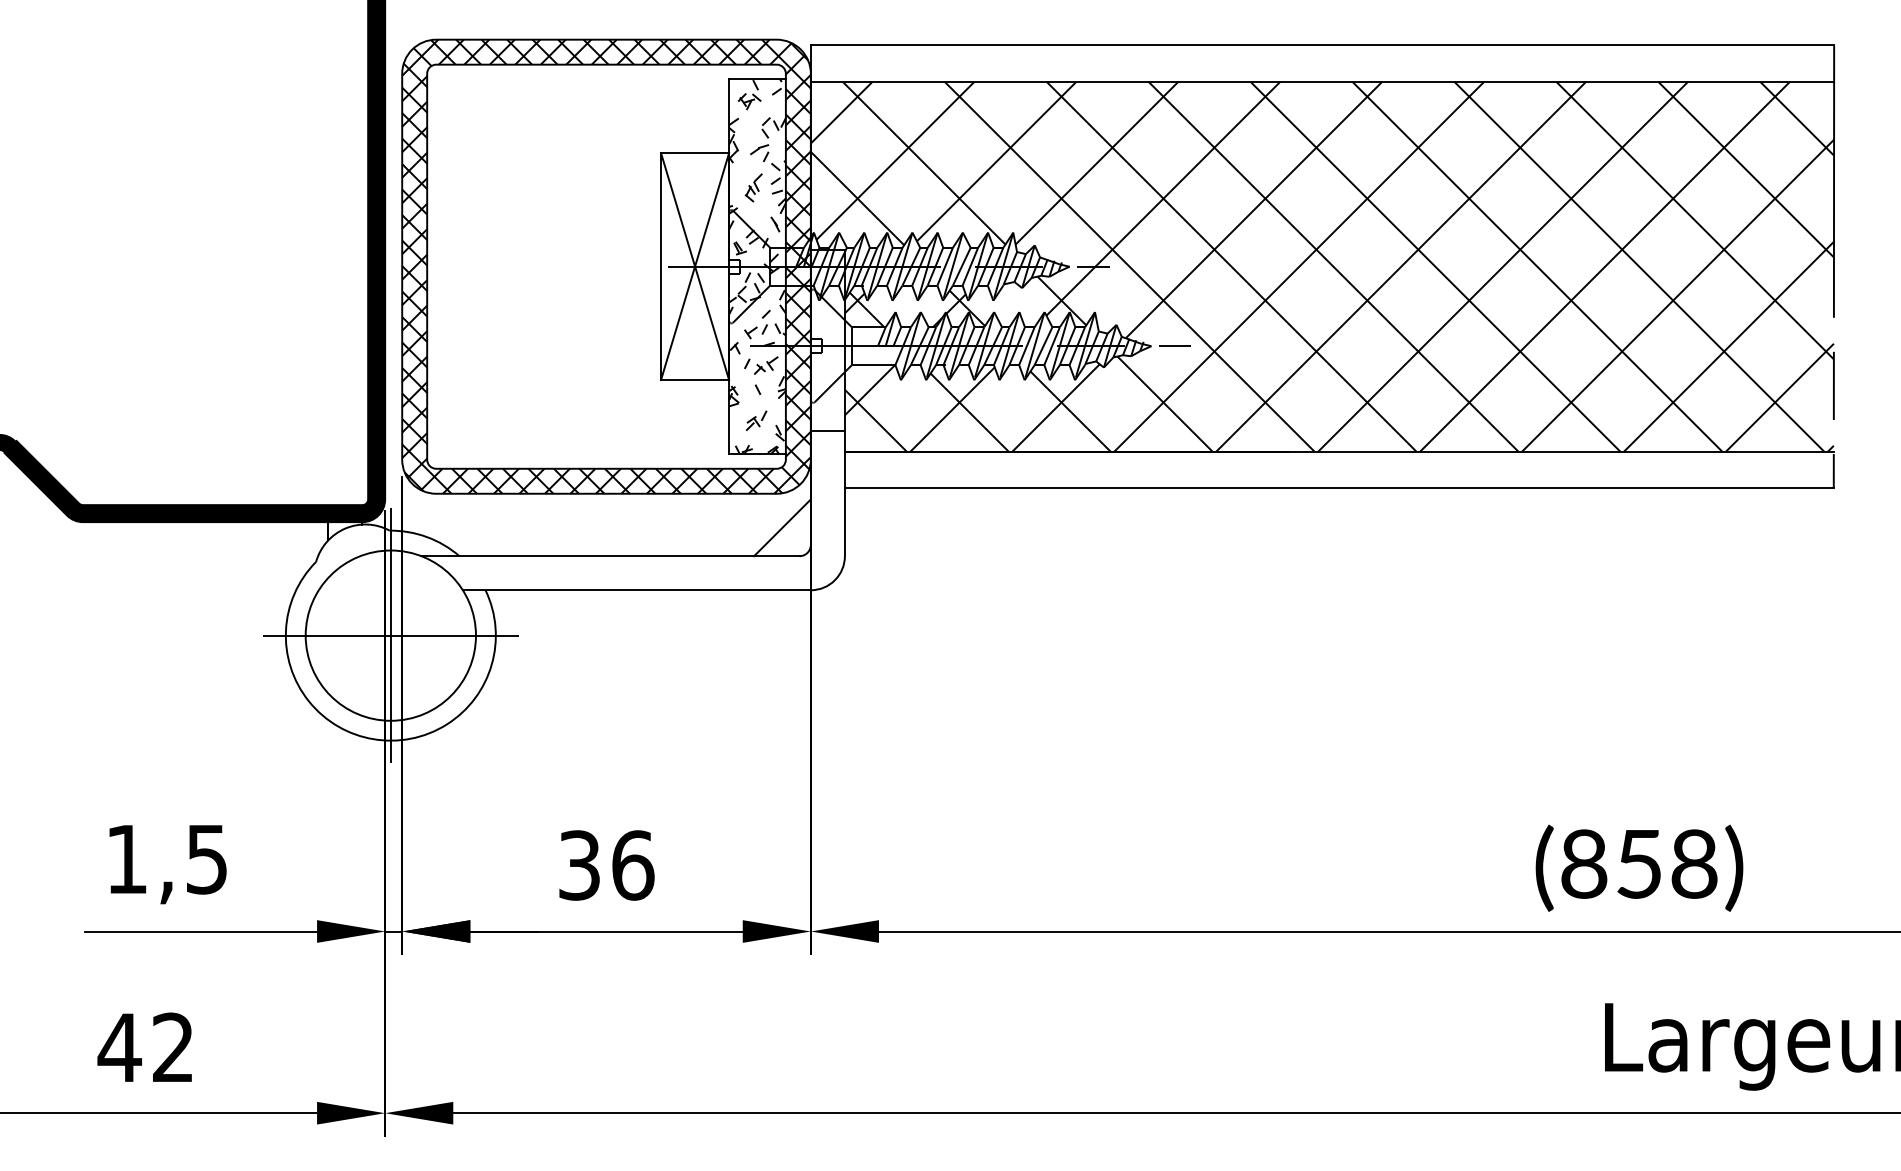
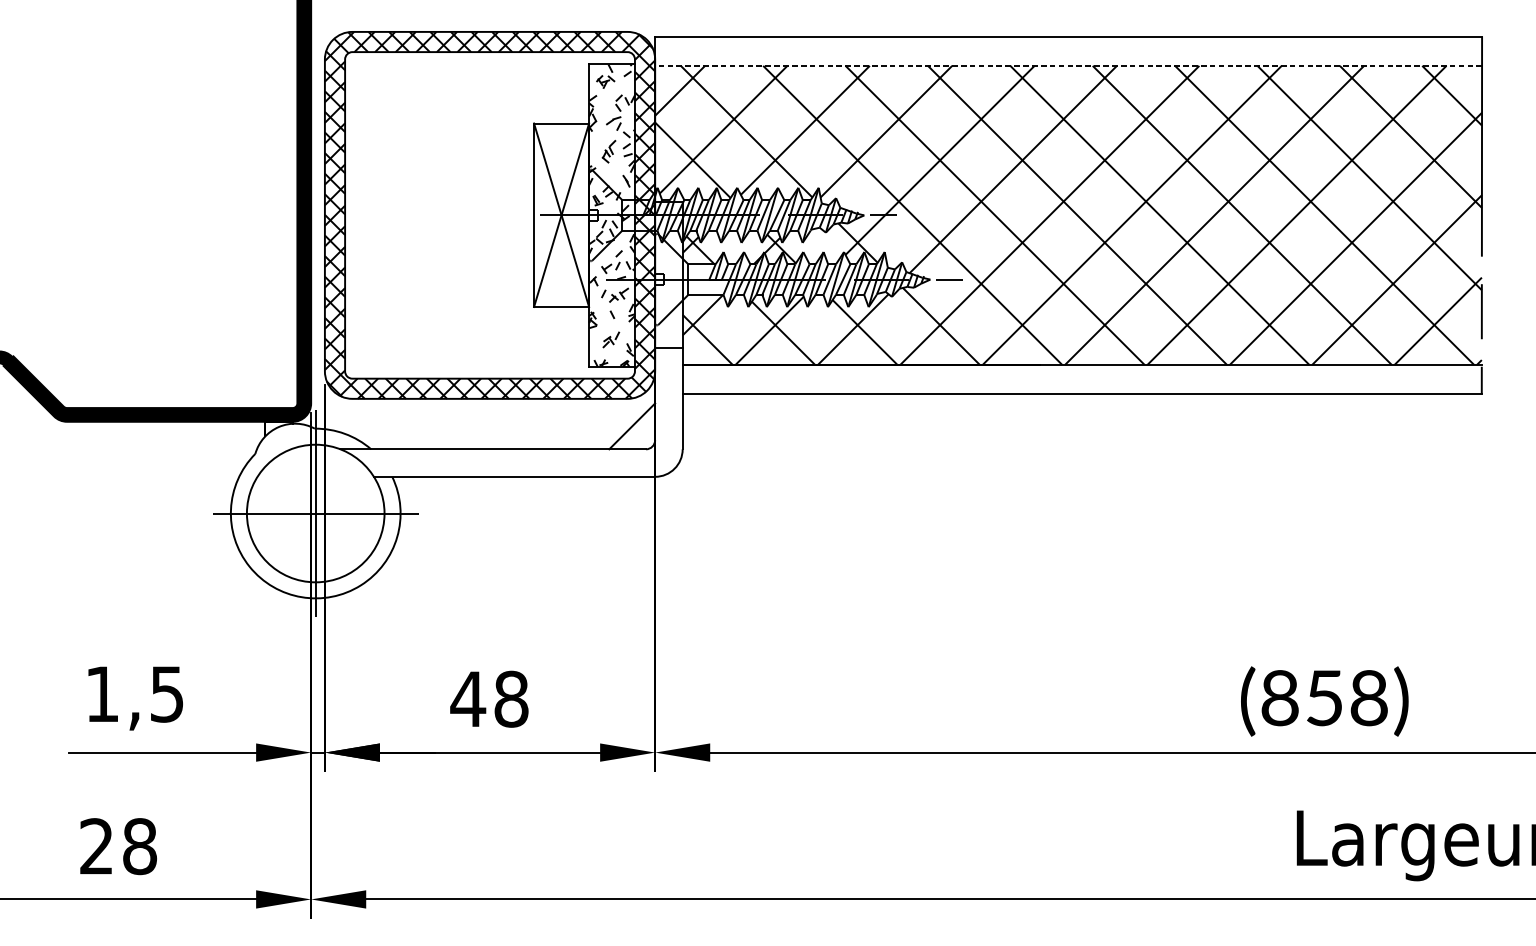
line: (1322, 81) -> (1068, 65), solid -> dashed
text: (605, 865) -> (489, 699), 36 -> 48
text: (145, 1047) -> (117, 846), 42 -> 28

